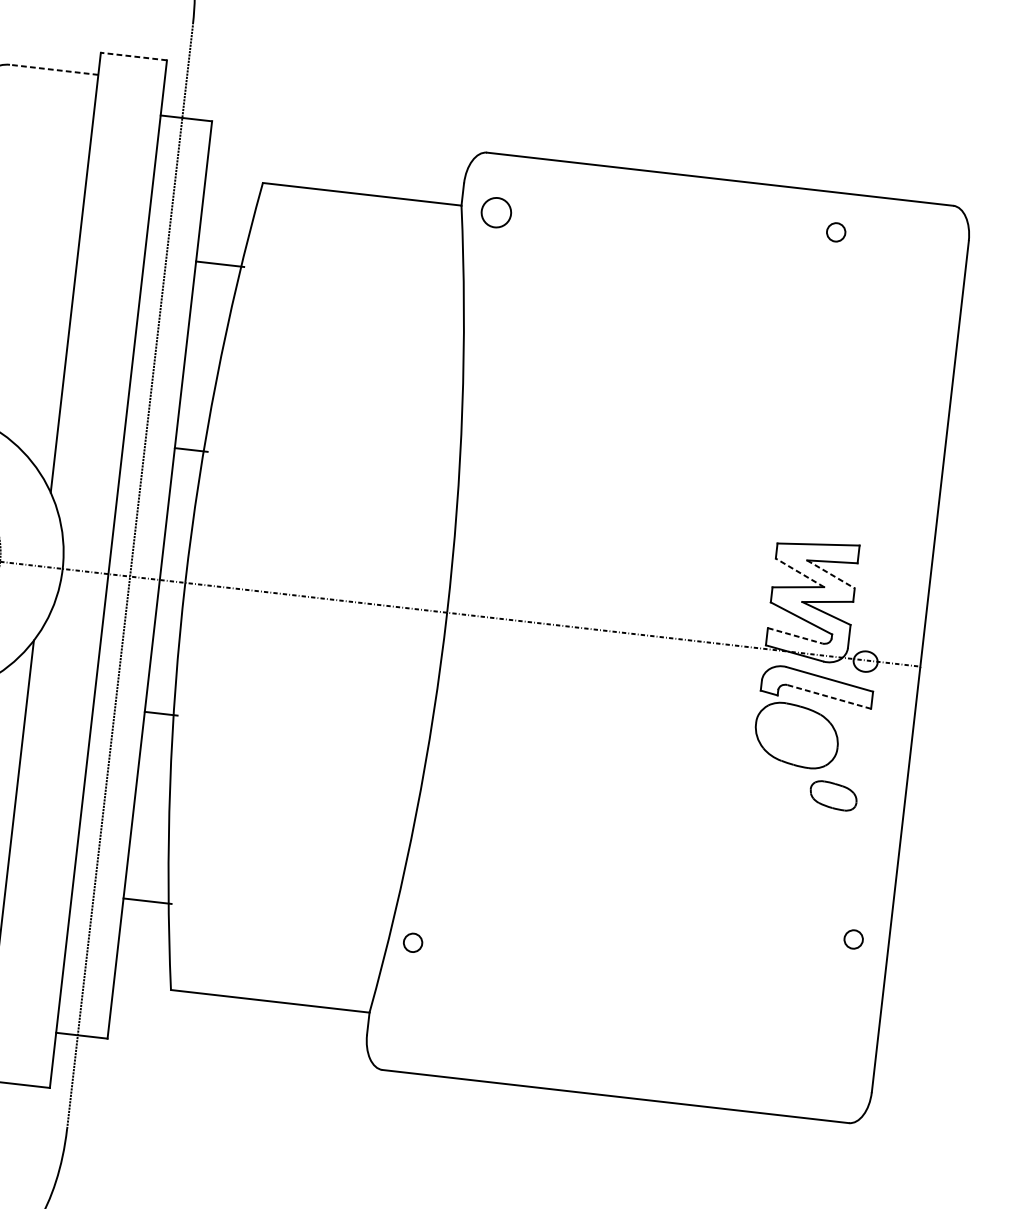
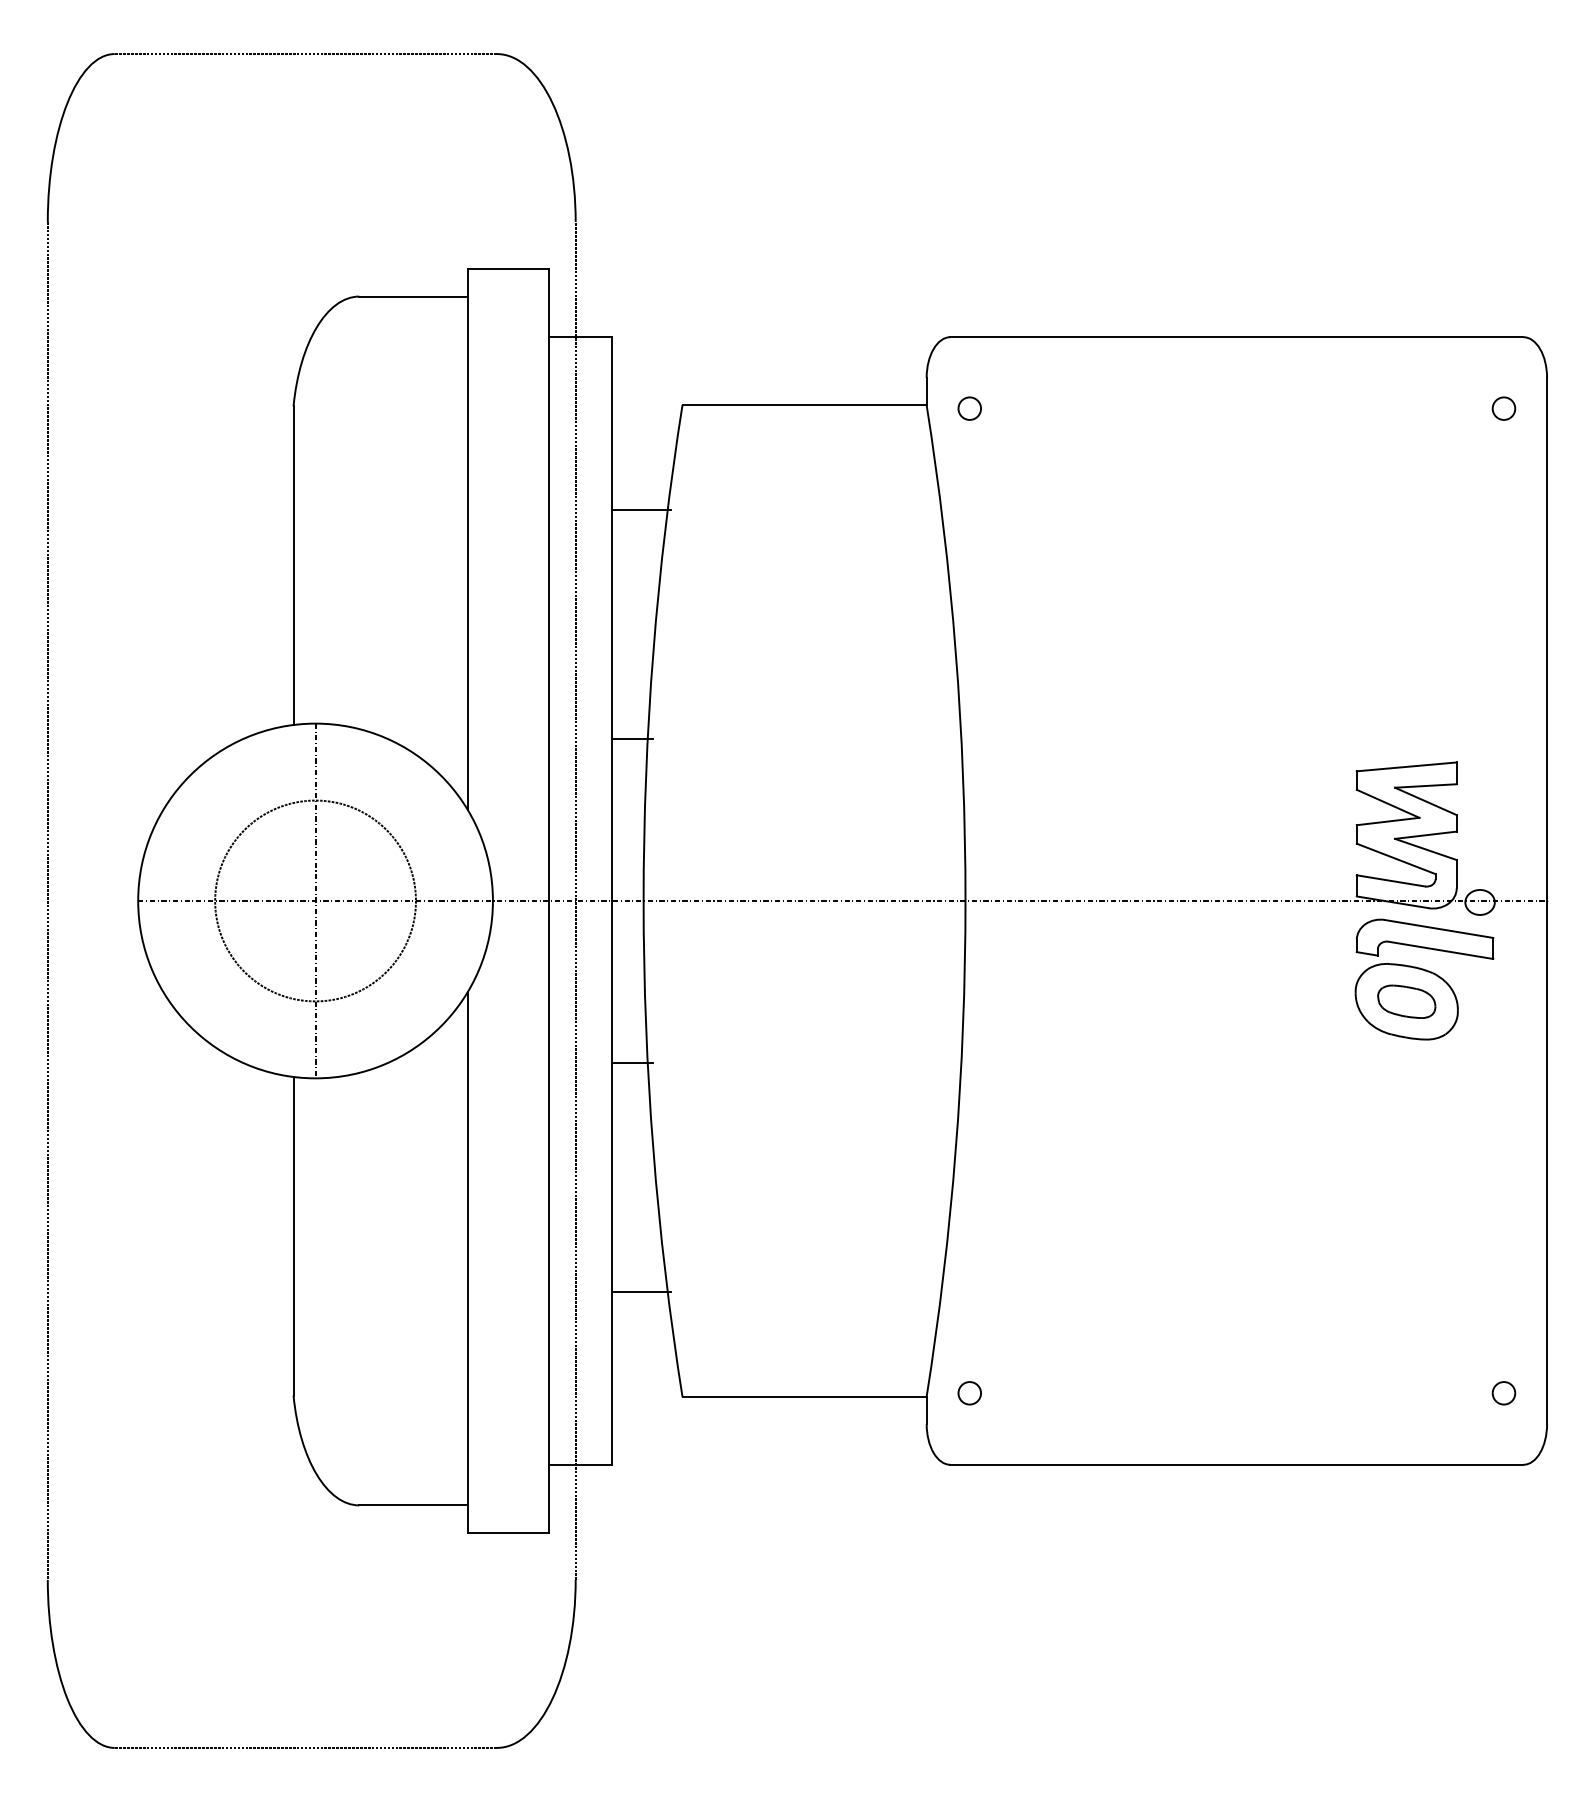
line: (133, 56) -> (508, 269), dashed -> solid
line: (54, 69) -> (413, 296), dashed -> solid
circle: (496, 212) -> (969, 408), size x0.62
circle: (835, 232) -> (1503, 408), moved
line: (799, 572) -> (1387, 803), dashed -> solid
line: (830, 574) -> (1425, 801), dashed -> solid
line: (794, 635) -> (1390, 880), dashed -> solid
line: (829, 697) -> (1440, 950), dashed -> solid
part: (833, 795) -> (1406, 1001), moved
circle: (853, 939) -> (1503, 1393), moved
circle: (412, 942) -> (969, 1393), moved

